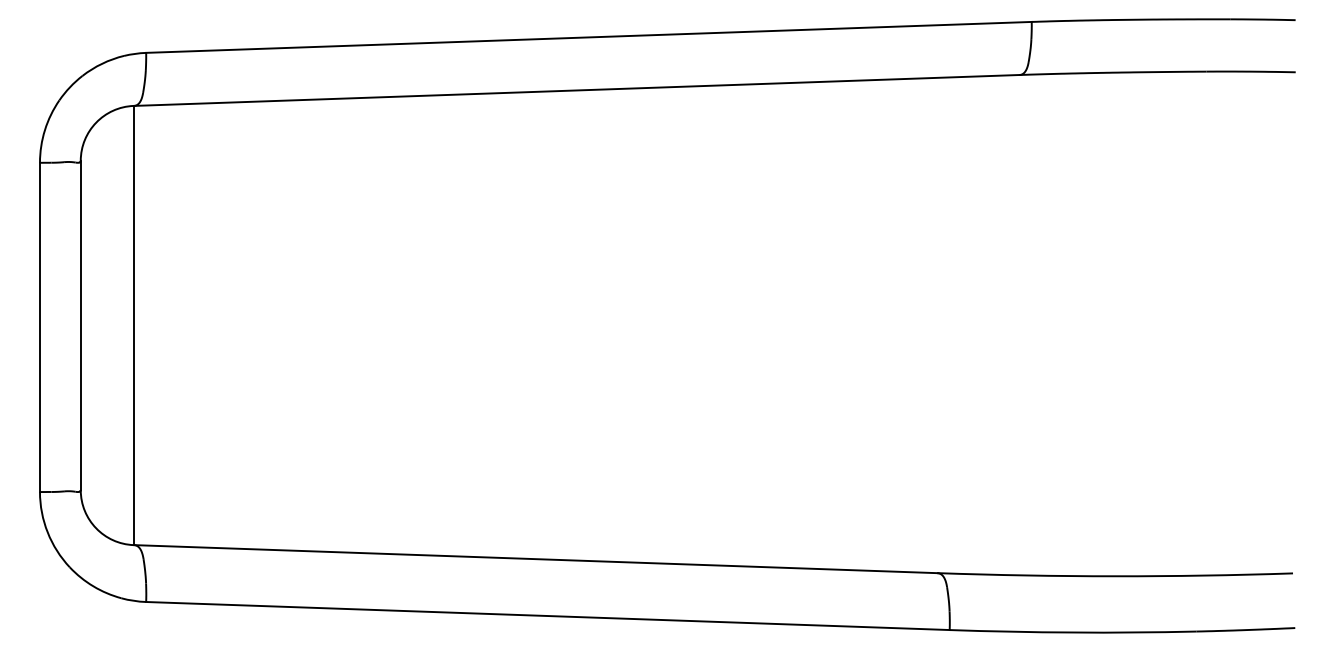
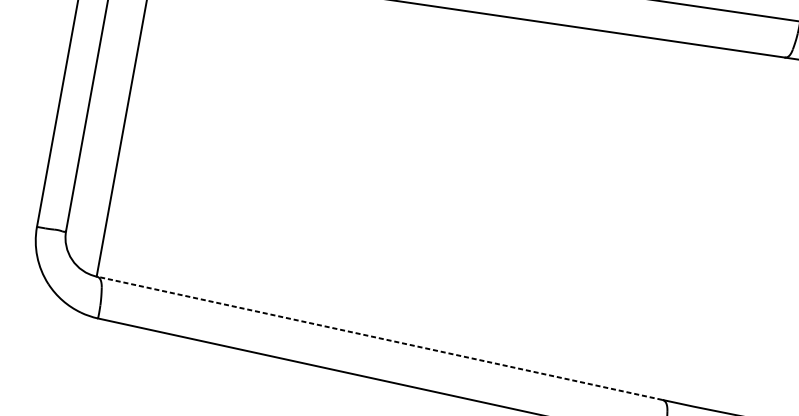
line: (535, 559) -> (379, 338), solid -> dashed

